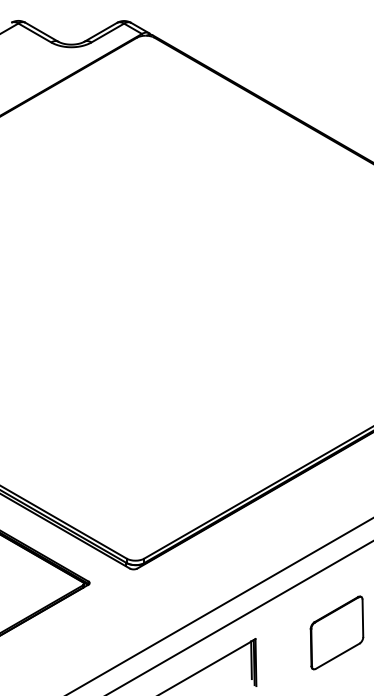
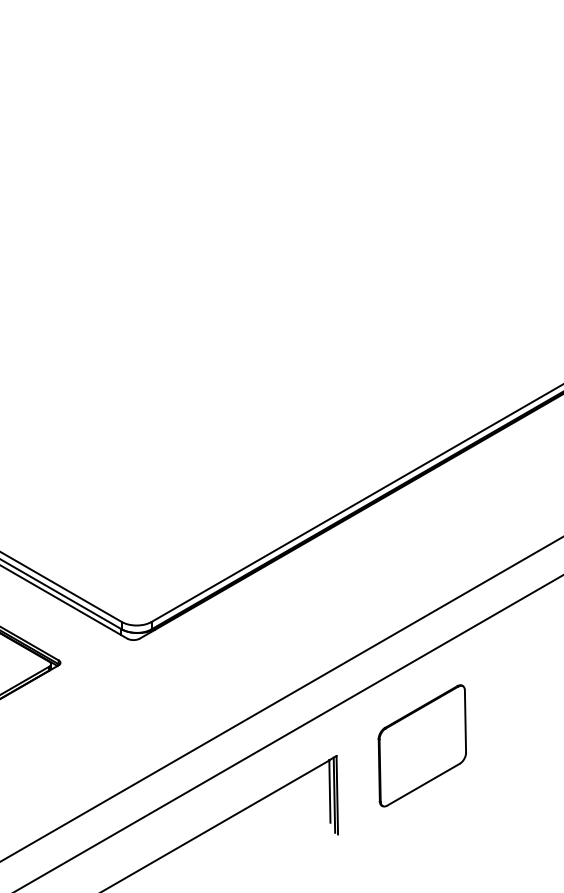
part: (336, 632) -> (421, 745), moved

